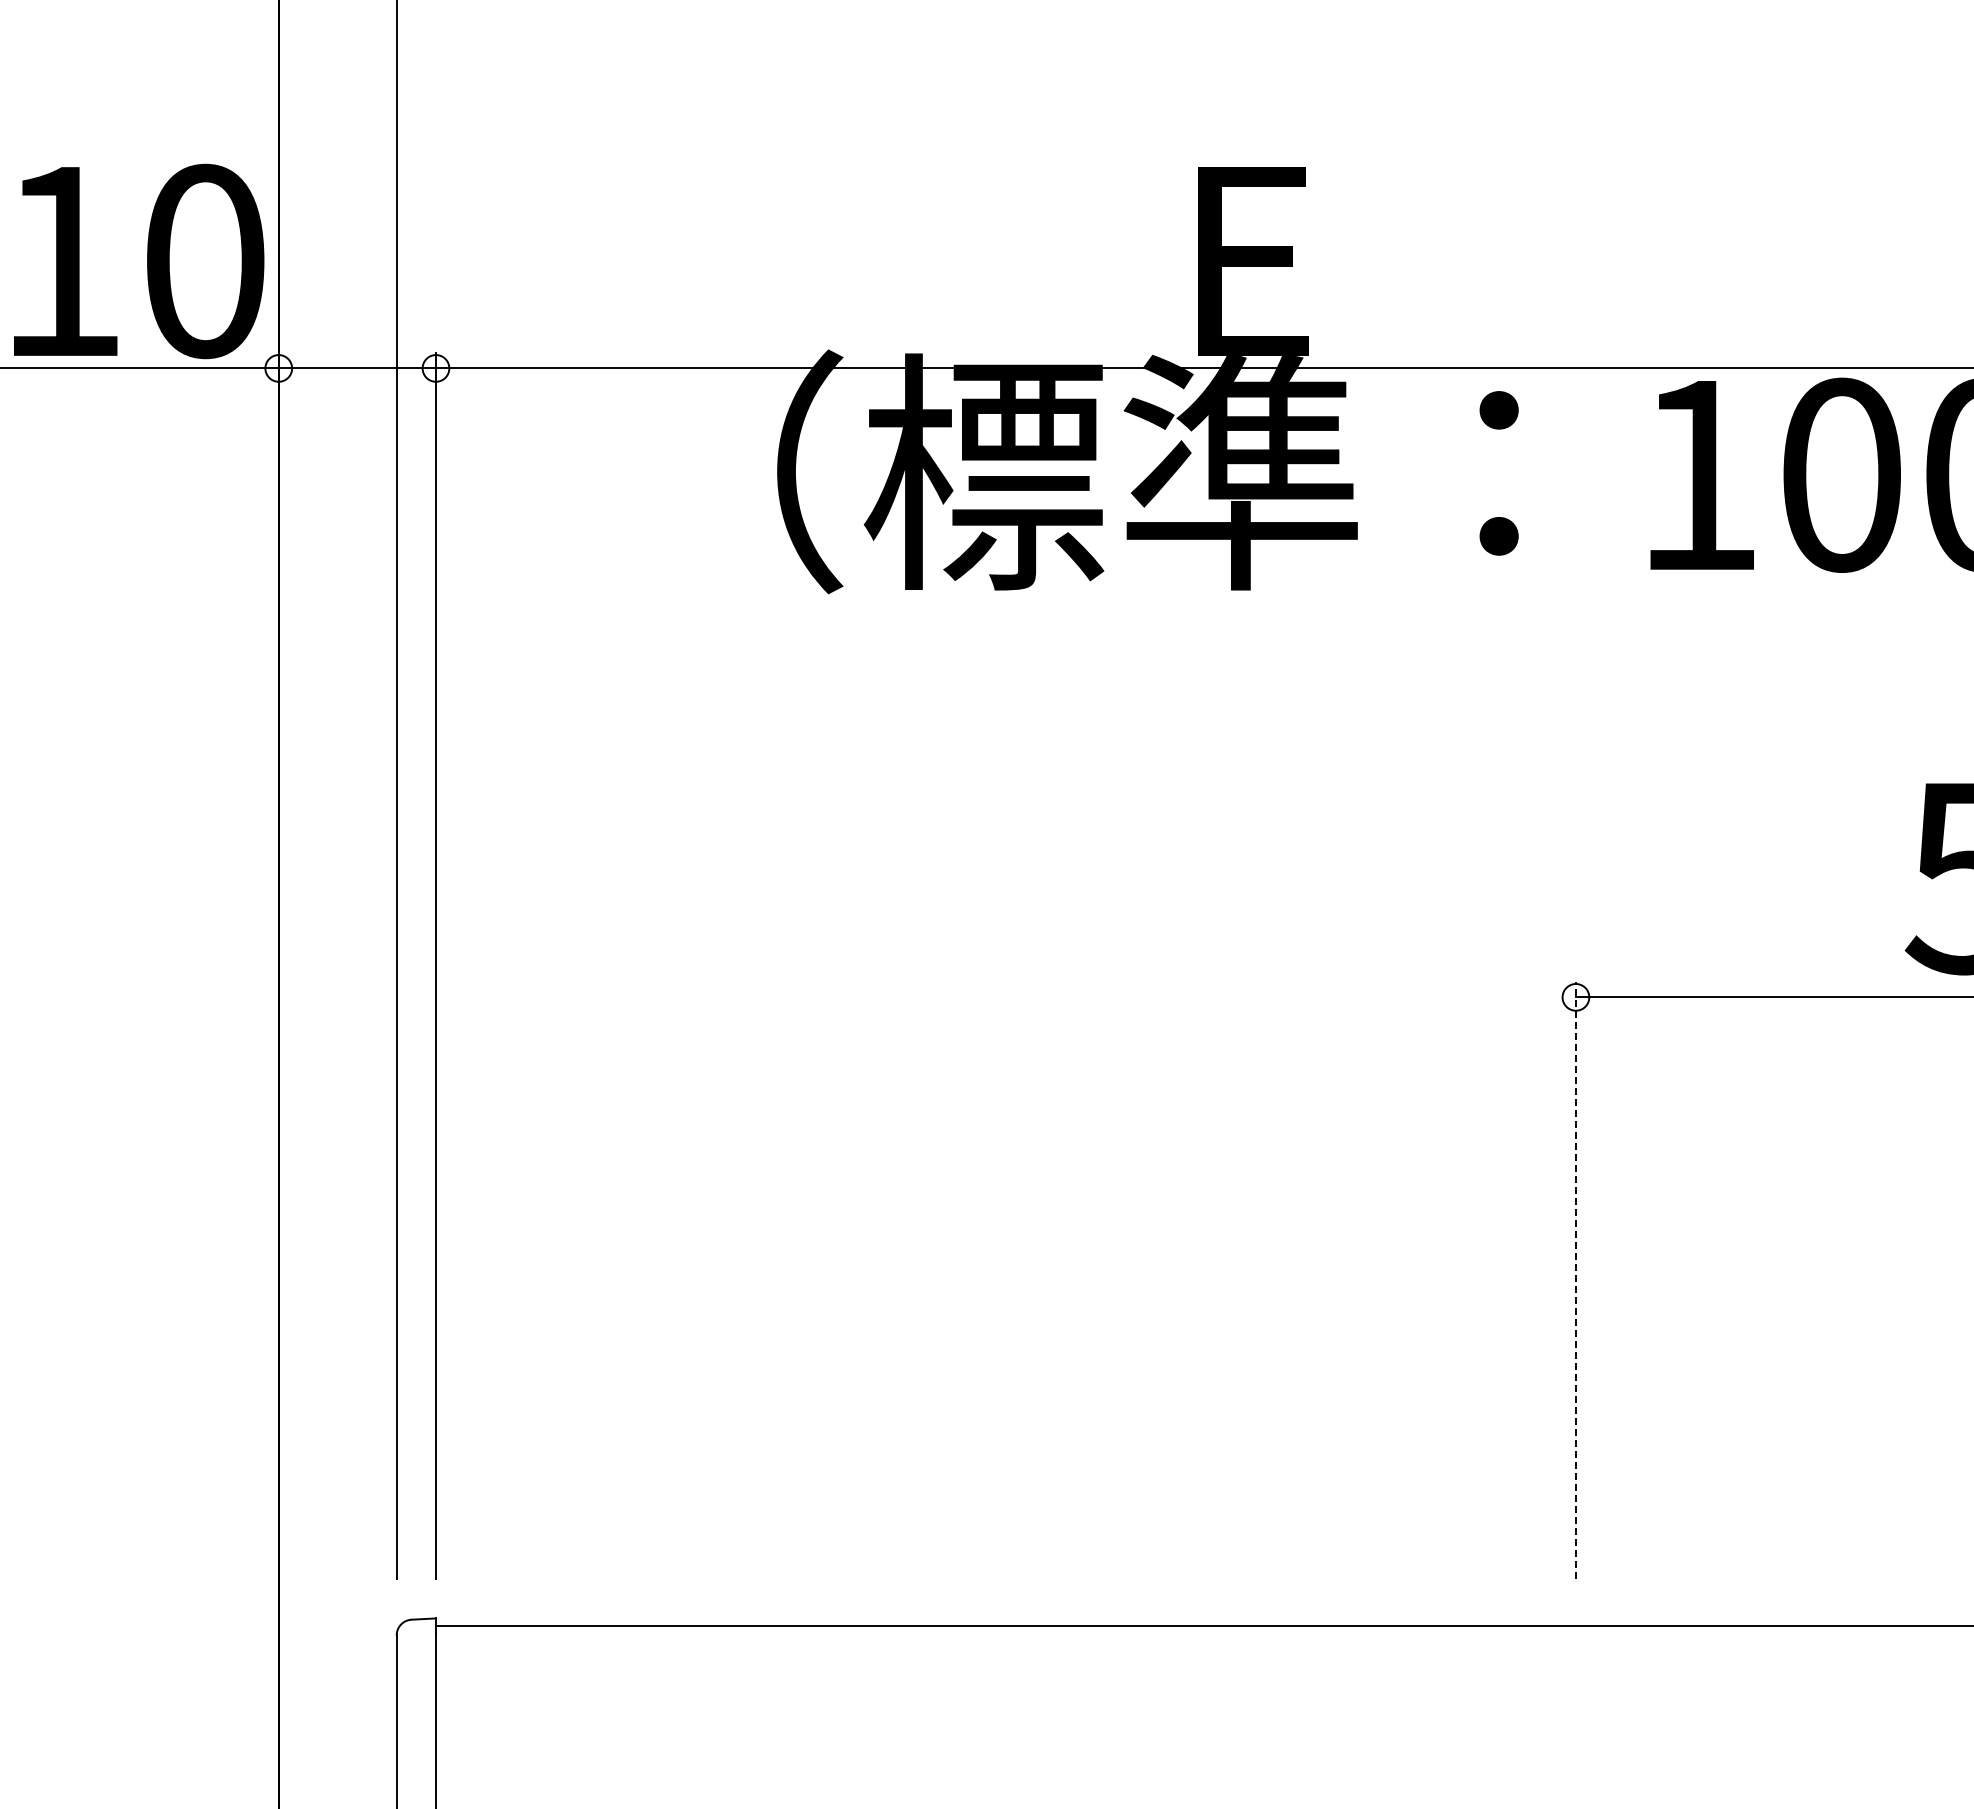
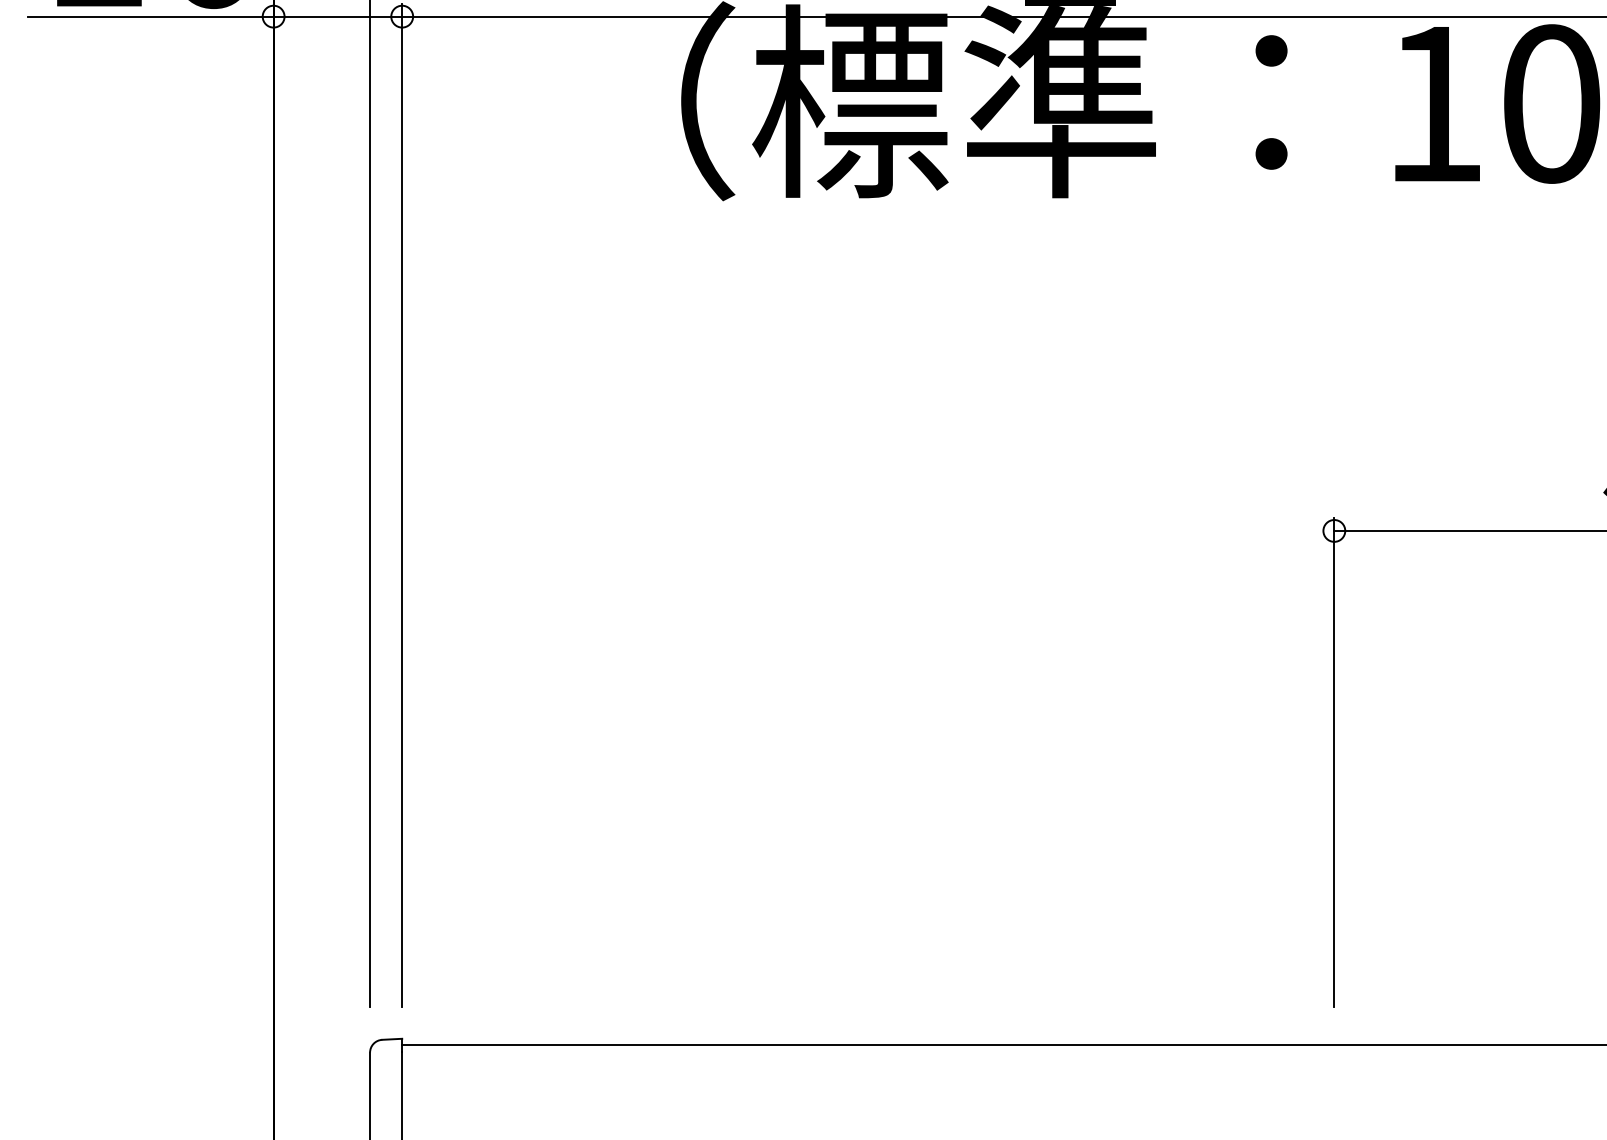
line: (1575, 1280) -> (1333, 762), dashed -> solid

